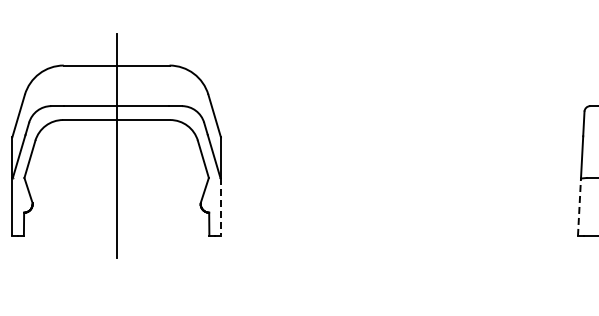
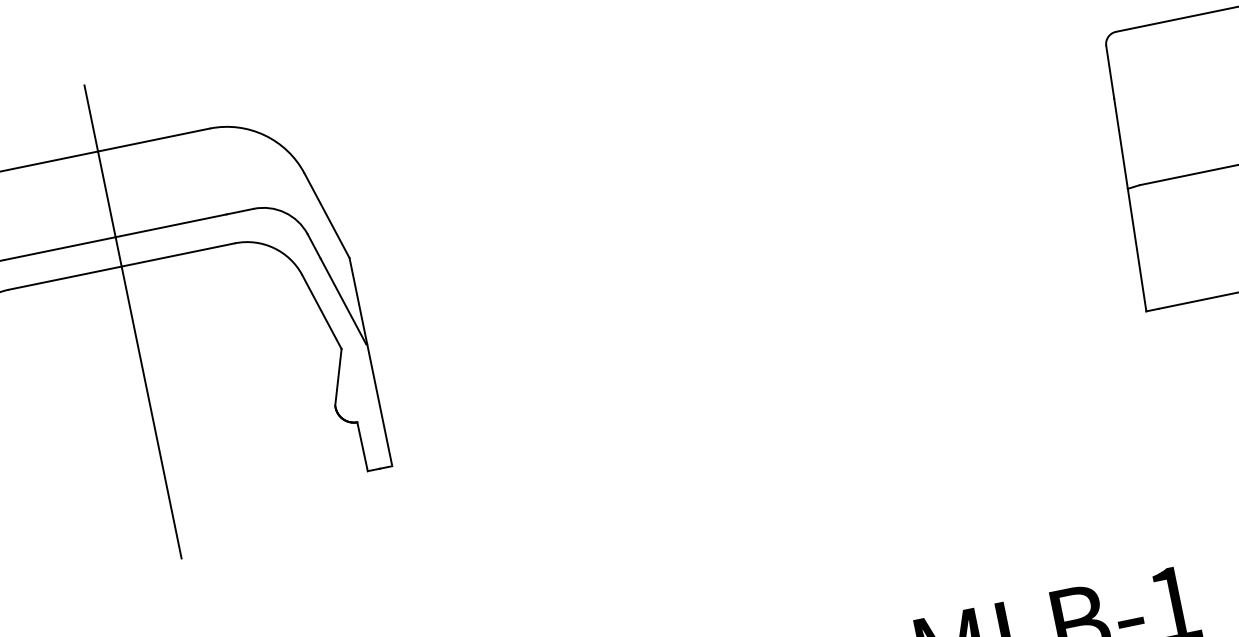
line: (220, 207) -> (378, 406), dashed -> solid
line: (579, 207) -> (1137, 250), dashed -> solid

